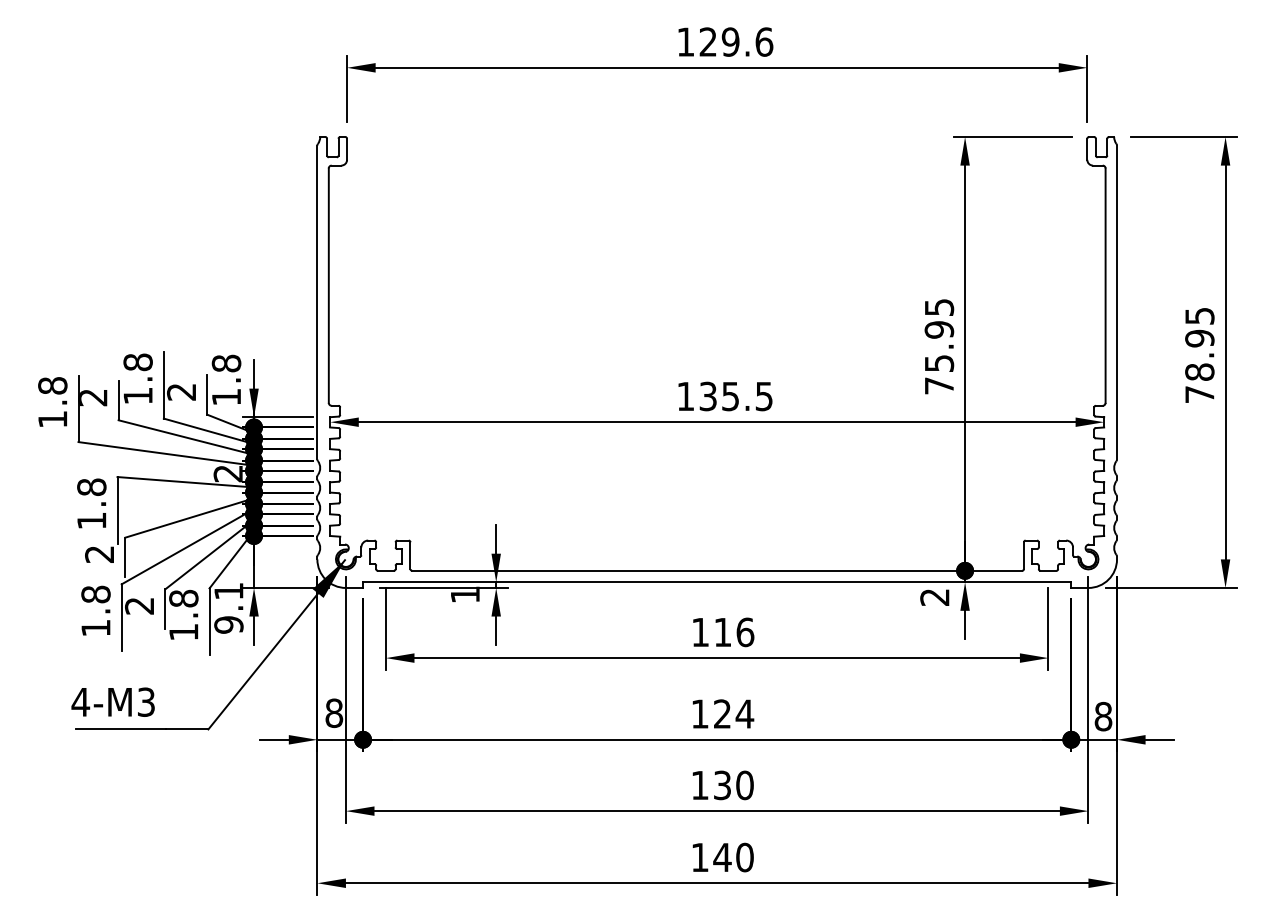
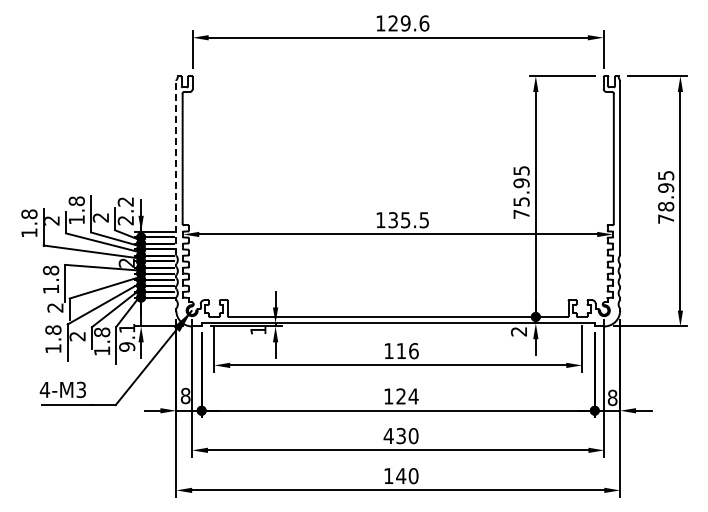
line: (317, 301) -> (176, 167), solid -> dashed
text: (225, 380) -> (125, 211), 1.8 -> 2.2
text: (699, 784) -> (388, 435), 130 -> 430

